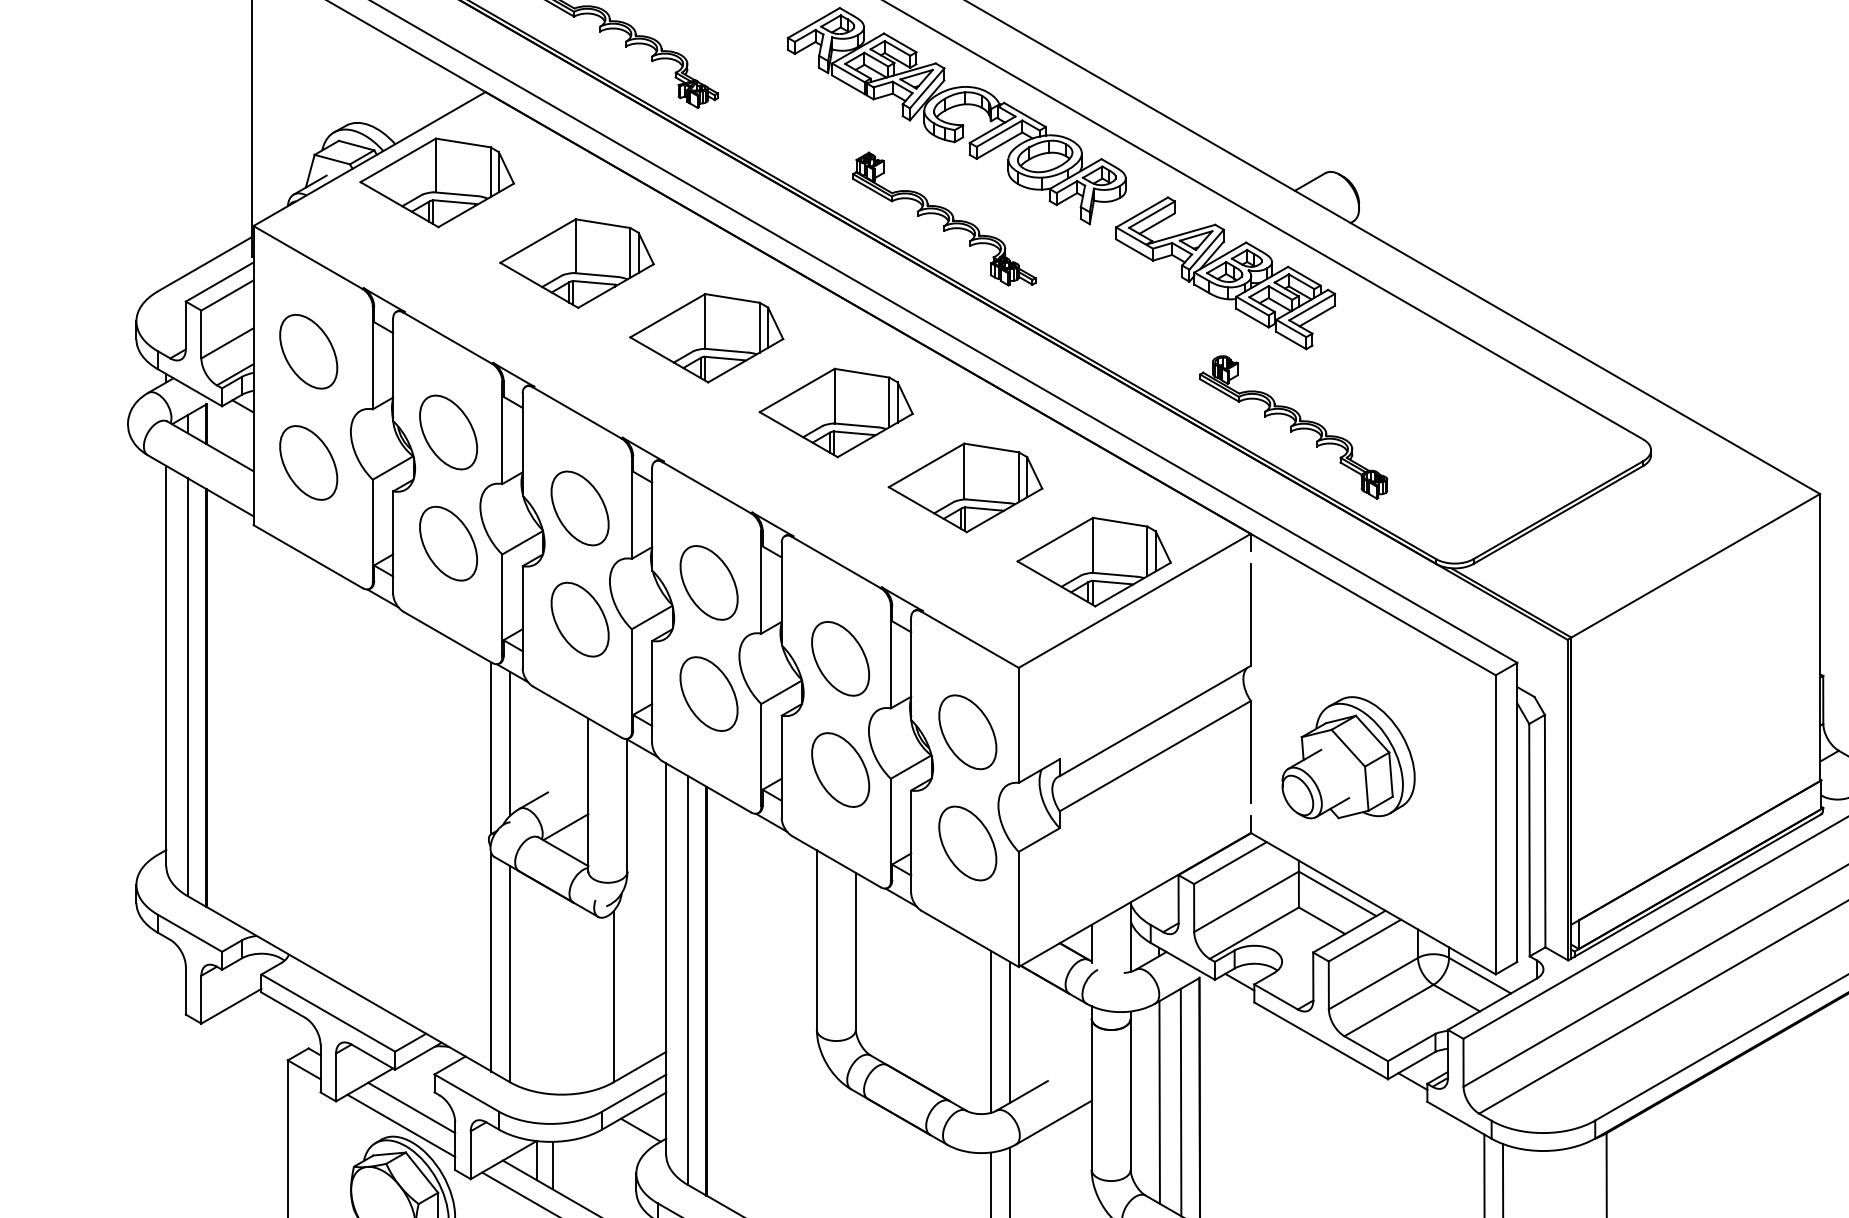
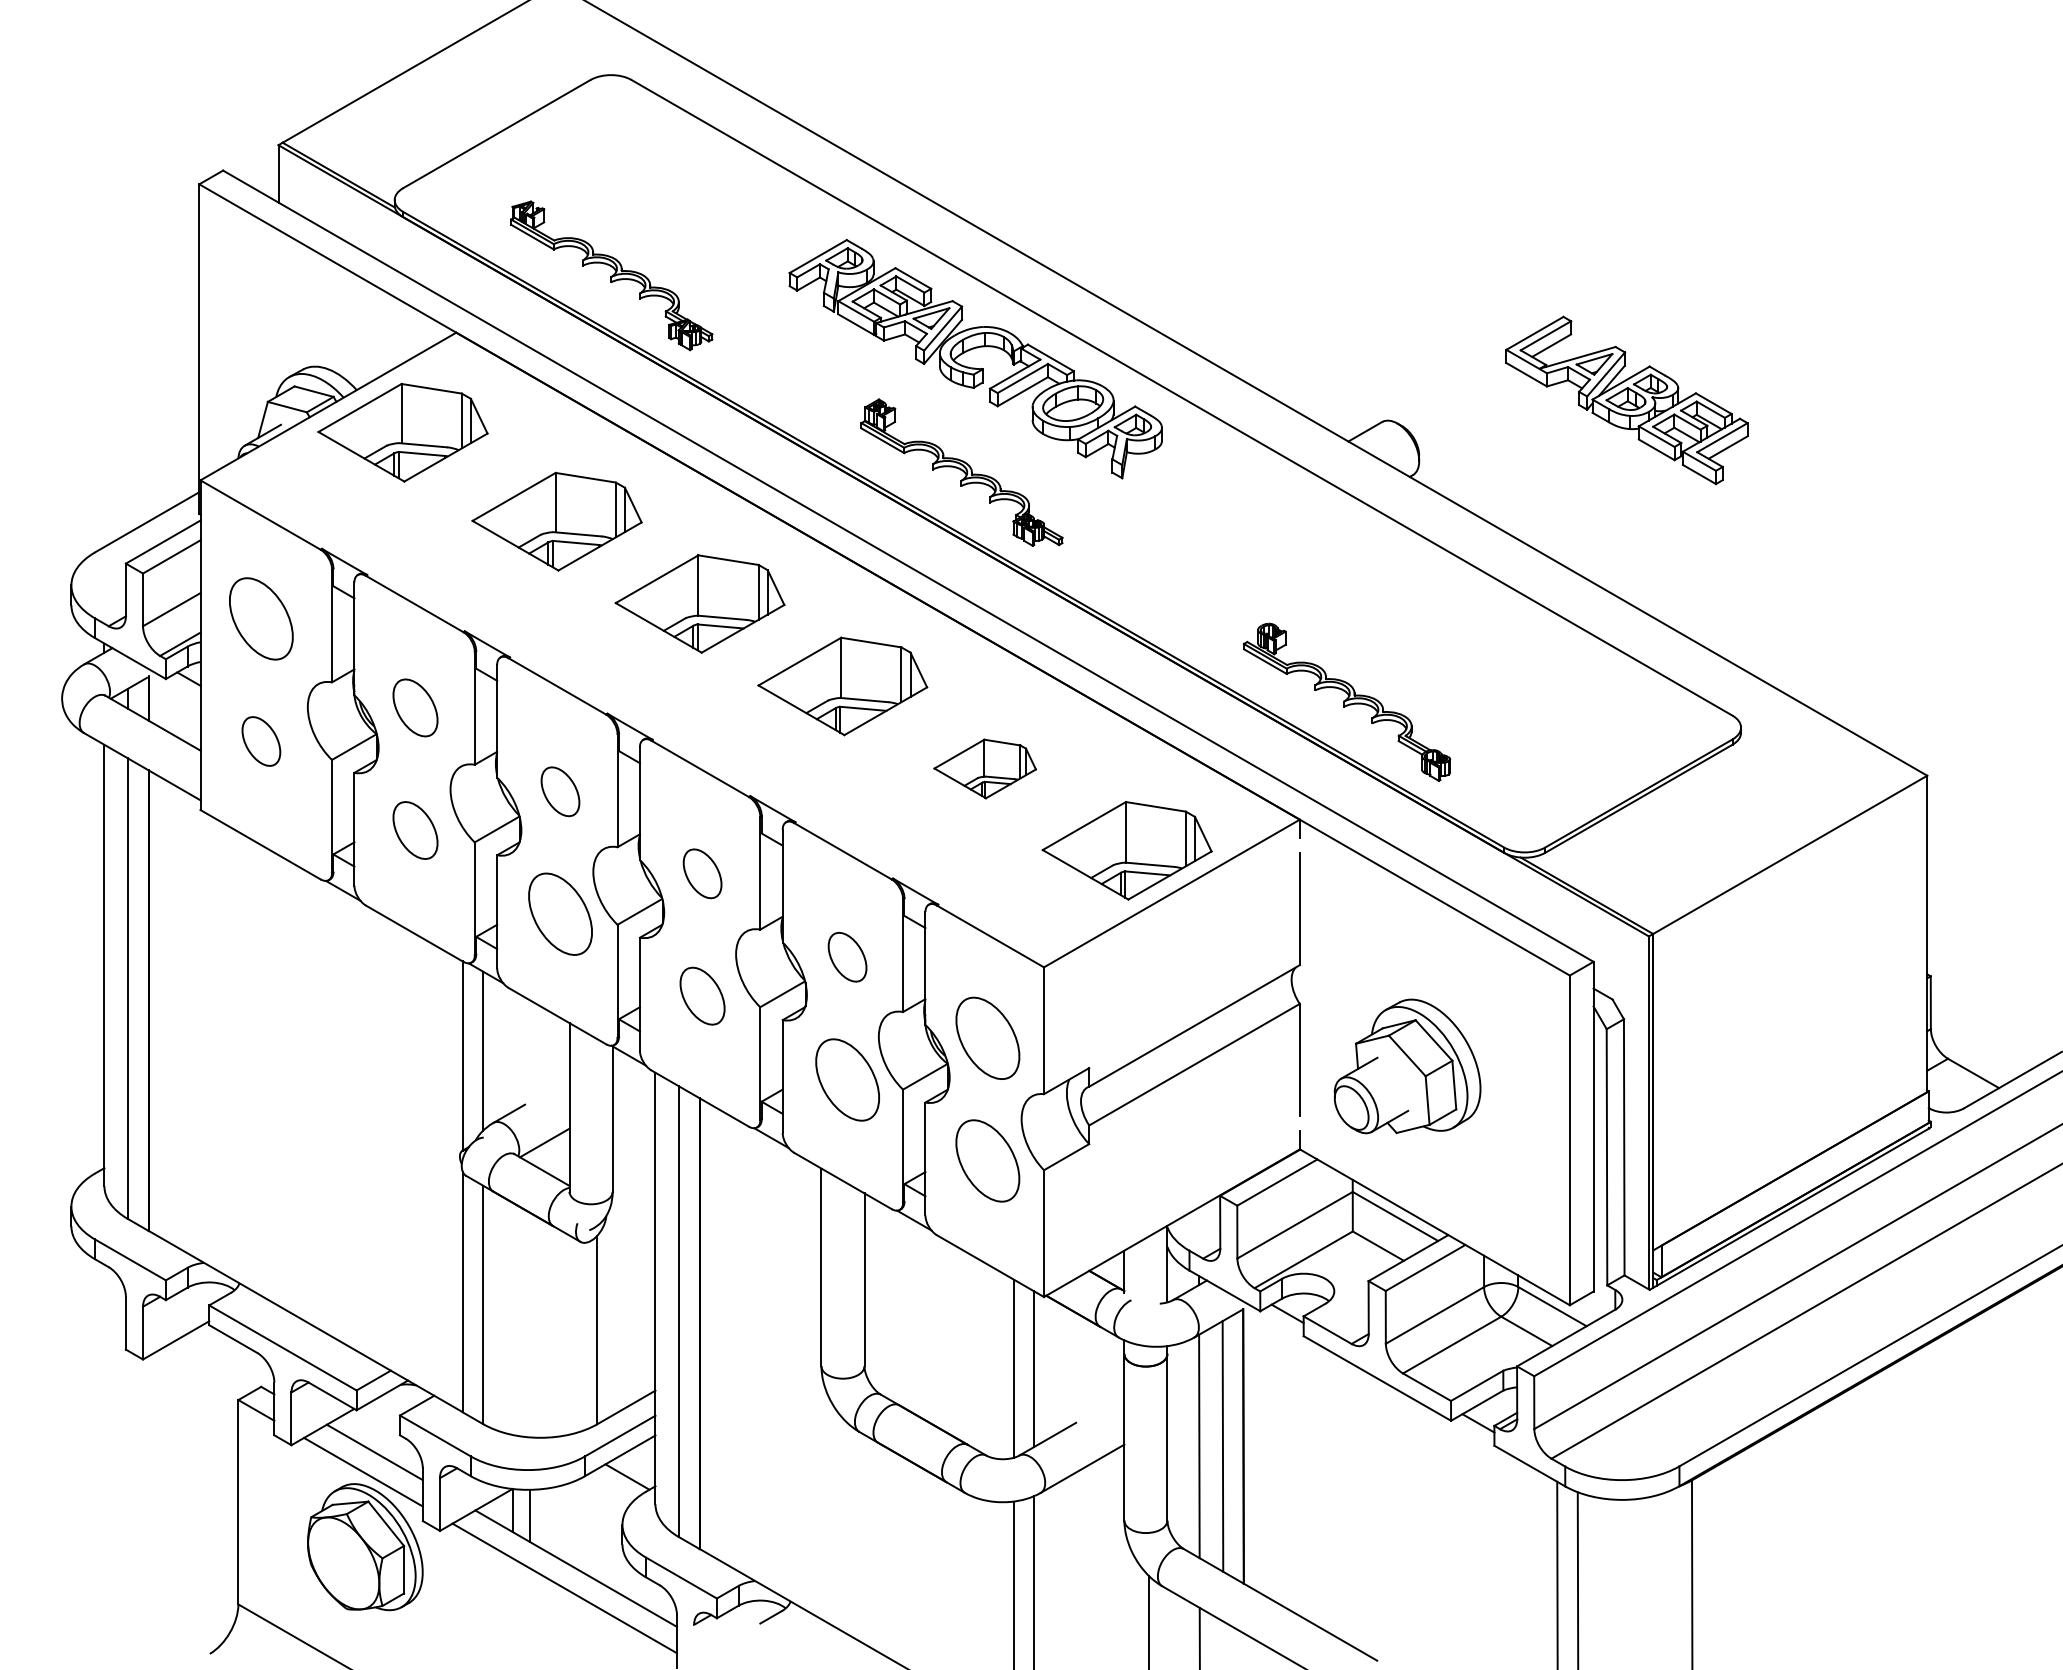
part: (1225, 273) -> (1626, 400), moved
part: (448, 432) -> (415, 707), size x0.7
part: (308, 462) -> (261, 741), size x0.6
part: (964, 487) -> (984, 768), size x0.6
part: (580, 508) -> (560, 791), size x0.6
part: (448, 543) -> (415, 830), size x0.7
part: (708, 582) -> (702, 873), size x0.6
part: (840, 658) -> (847, 956), size x0.6
part: (708, 693) -> (702, 995), size x0.7

